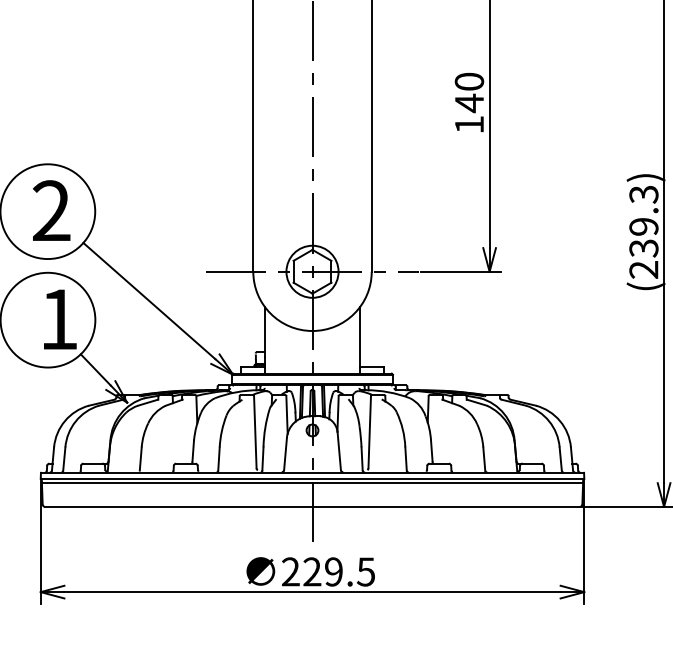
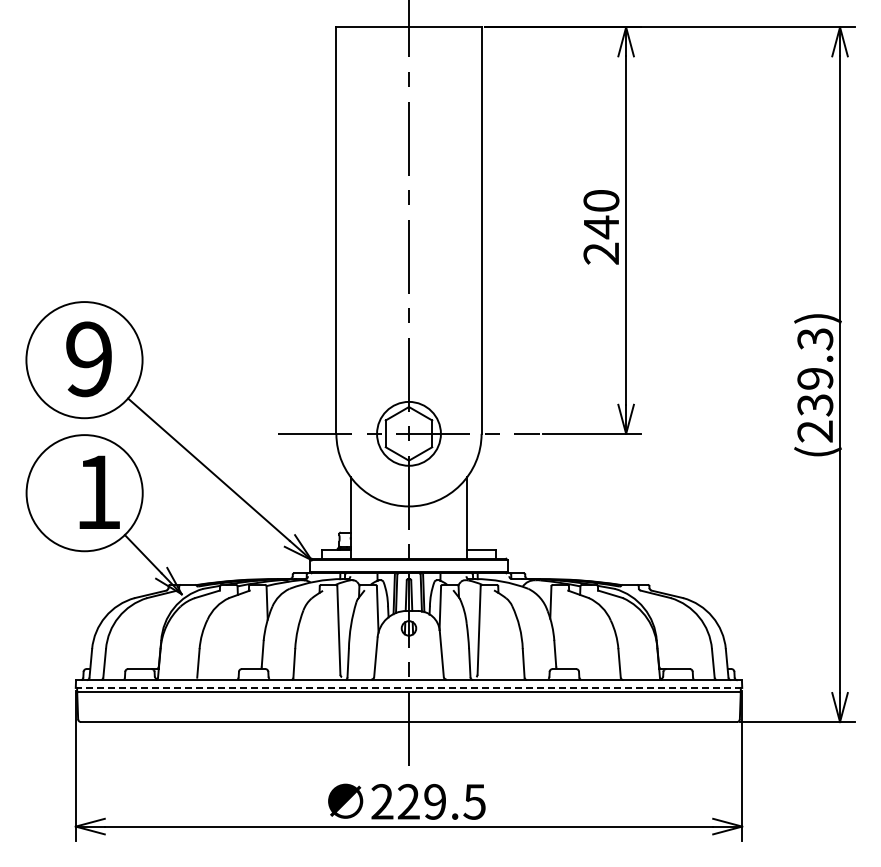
text: (468, 124) -> (600, 253), 140 -> 240
text: (51, 211) -> (89, 359), 2 -> 9
line: (312, 478) -> (408, 687), solid -> dashed

